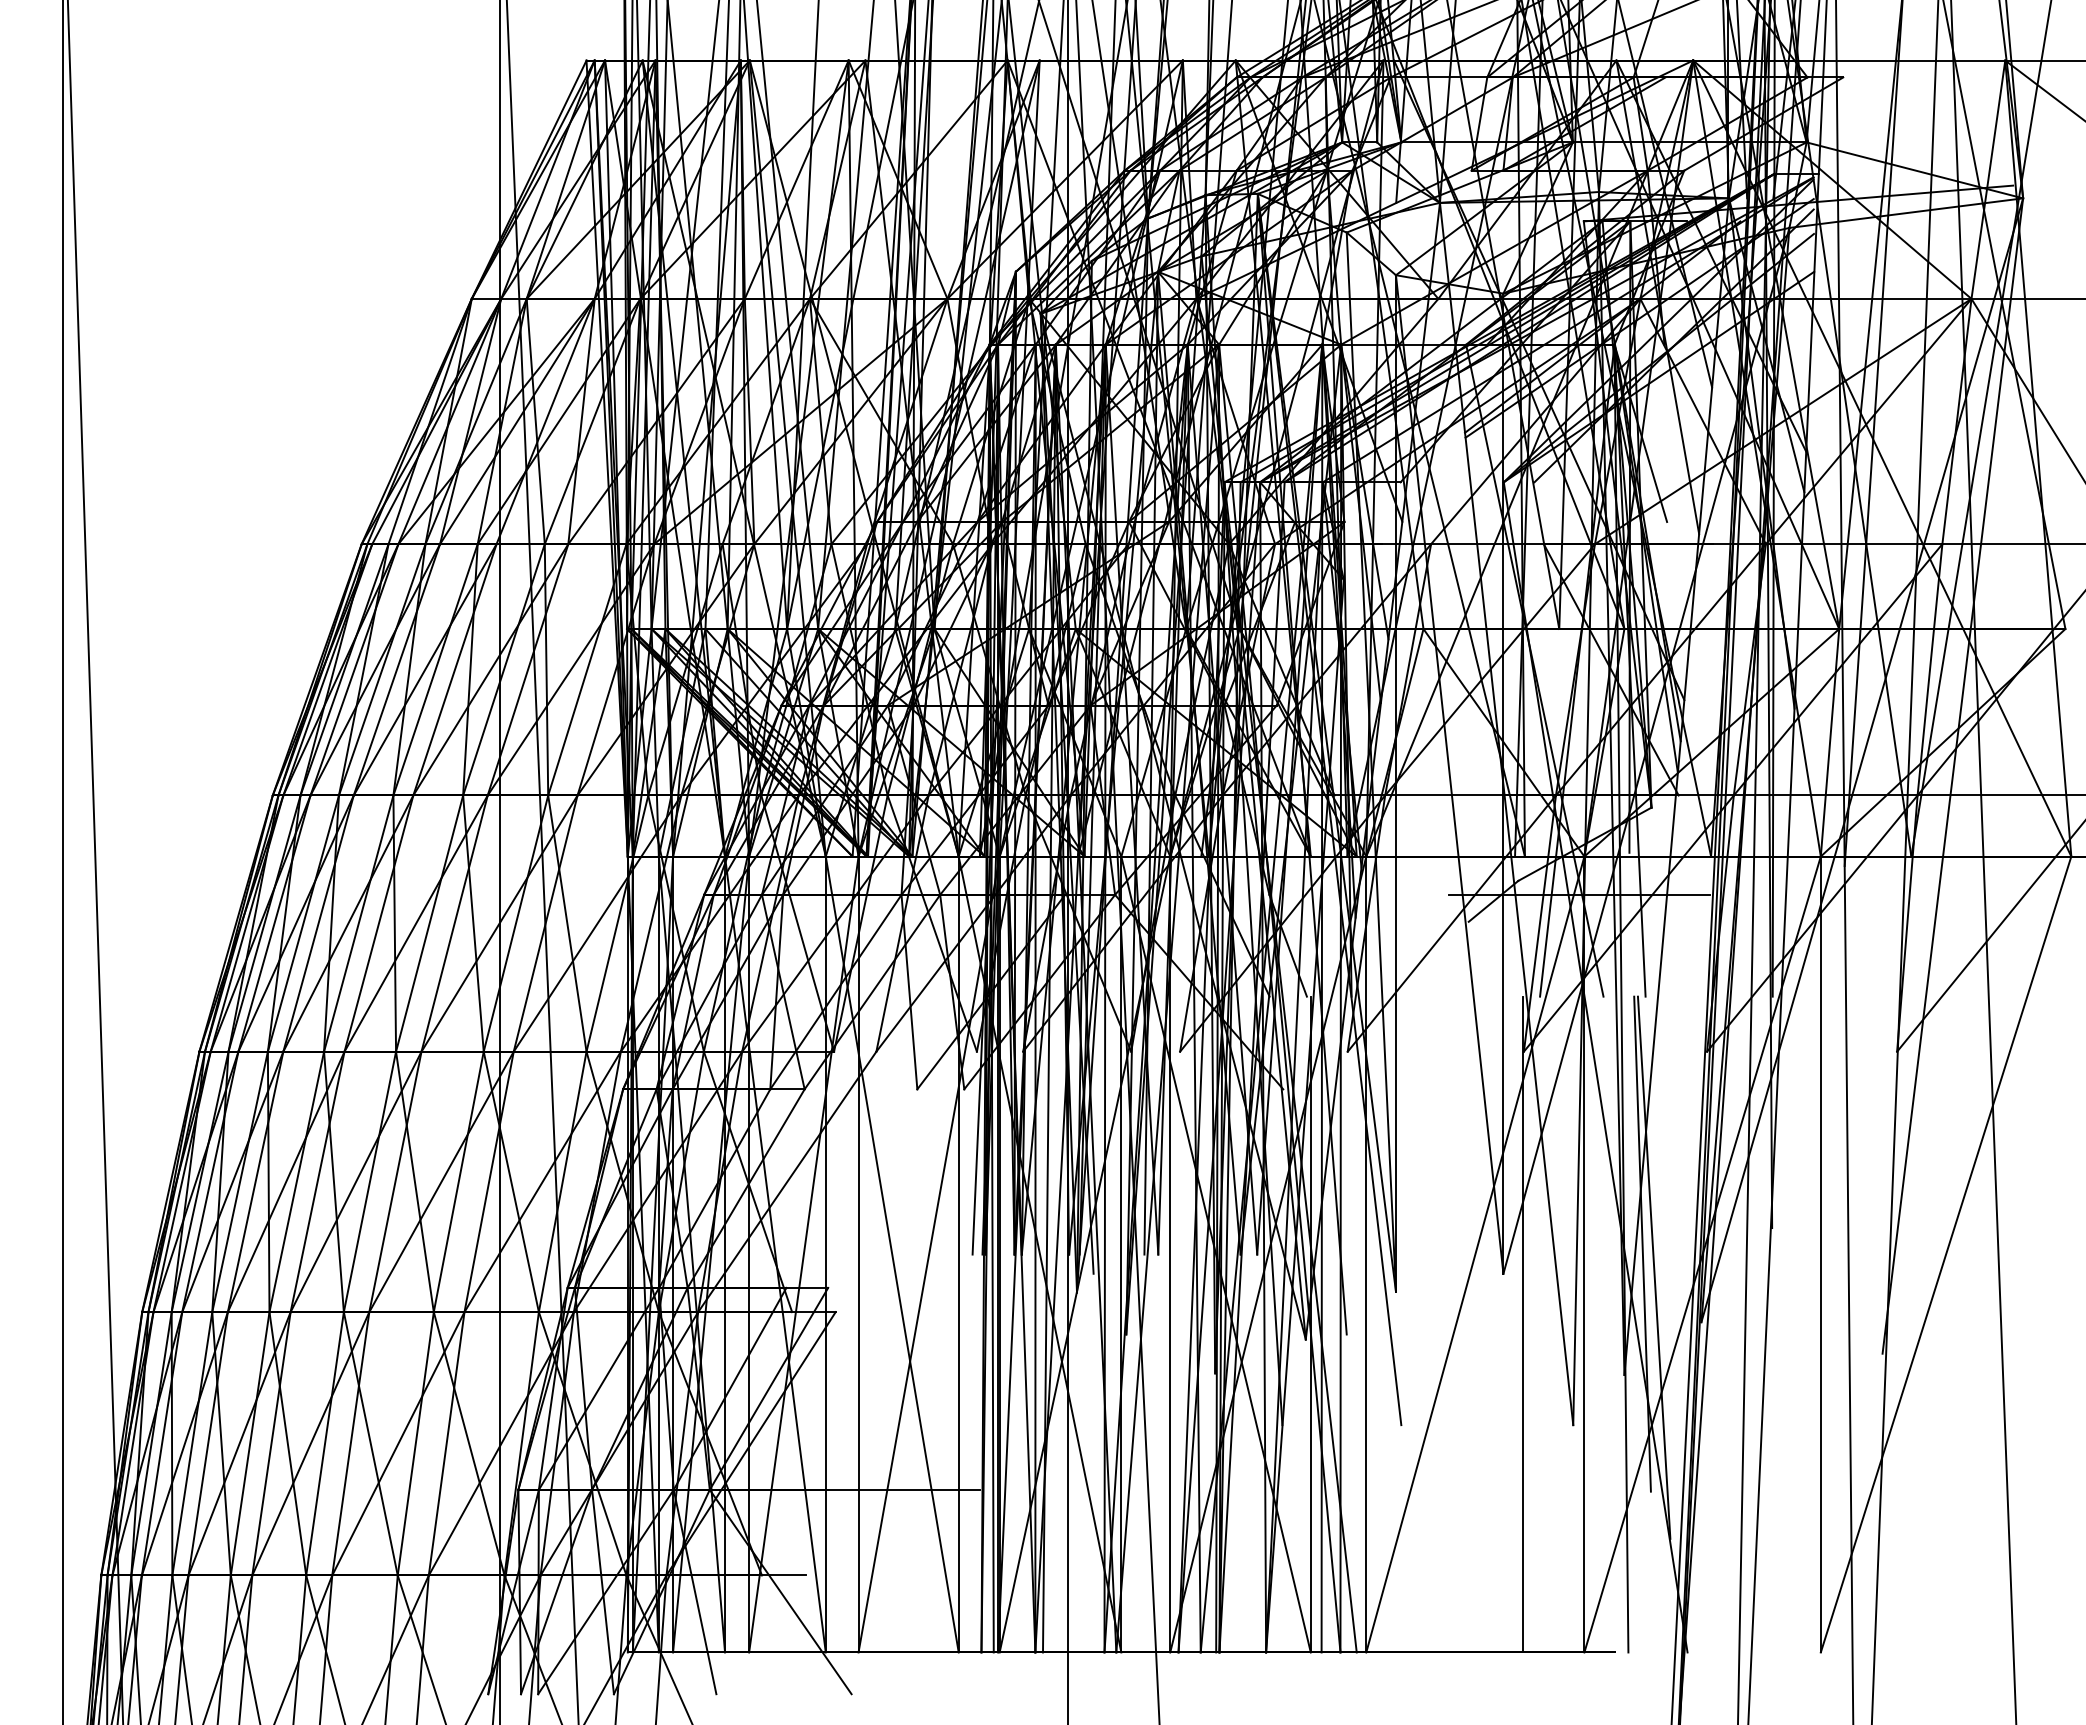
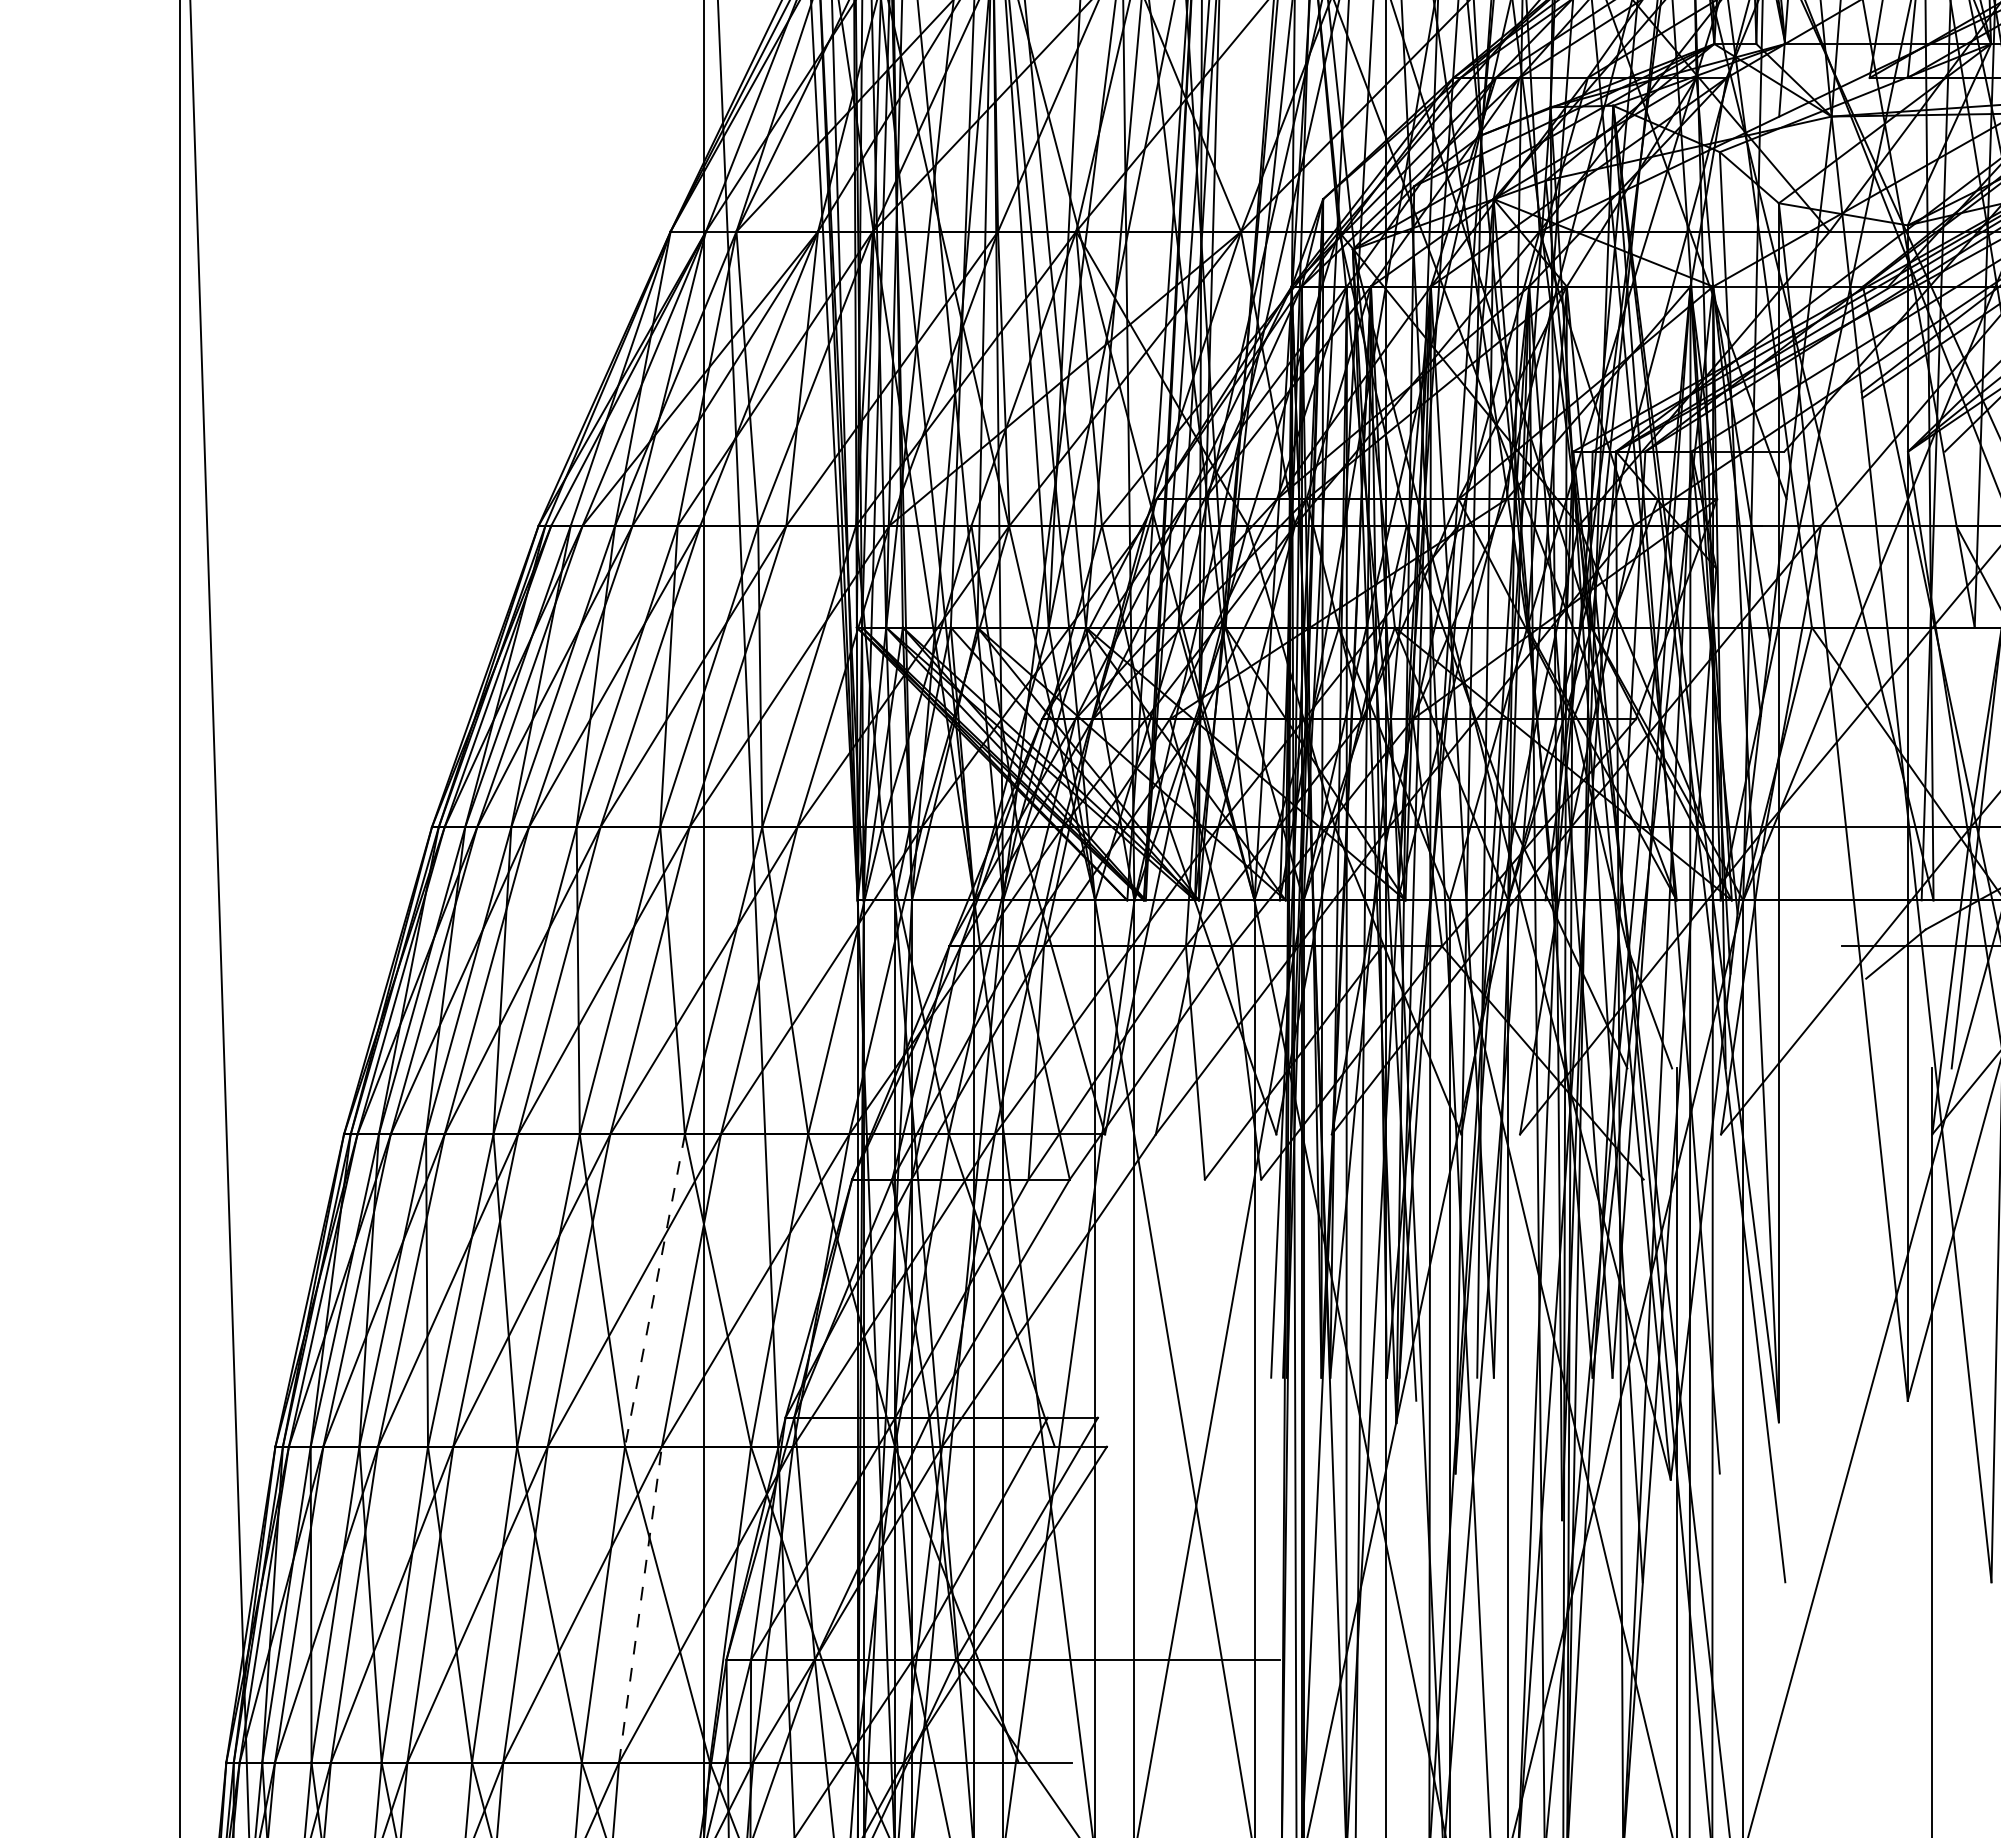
line: (458, 1181) -> (654, 1290), solid -> dashed
line: (446, 1443) -> (640, 1604), solid -> dashed

